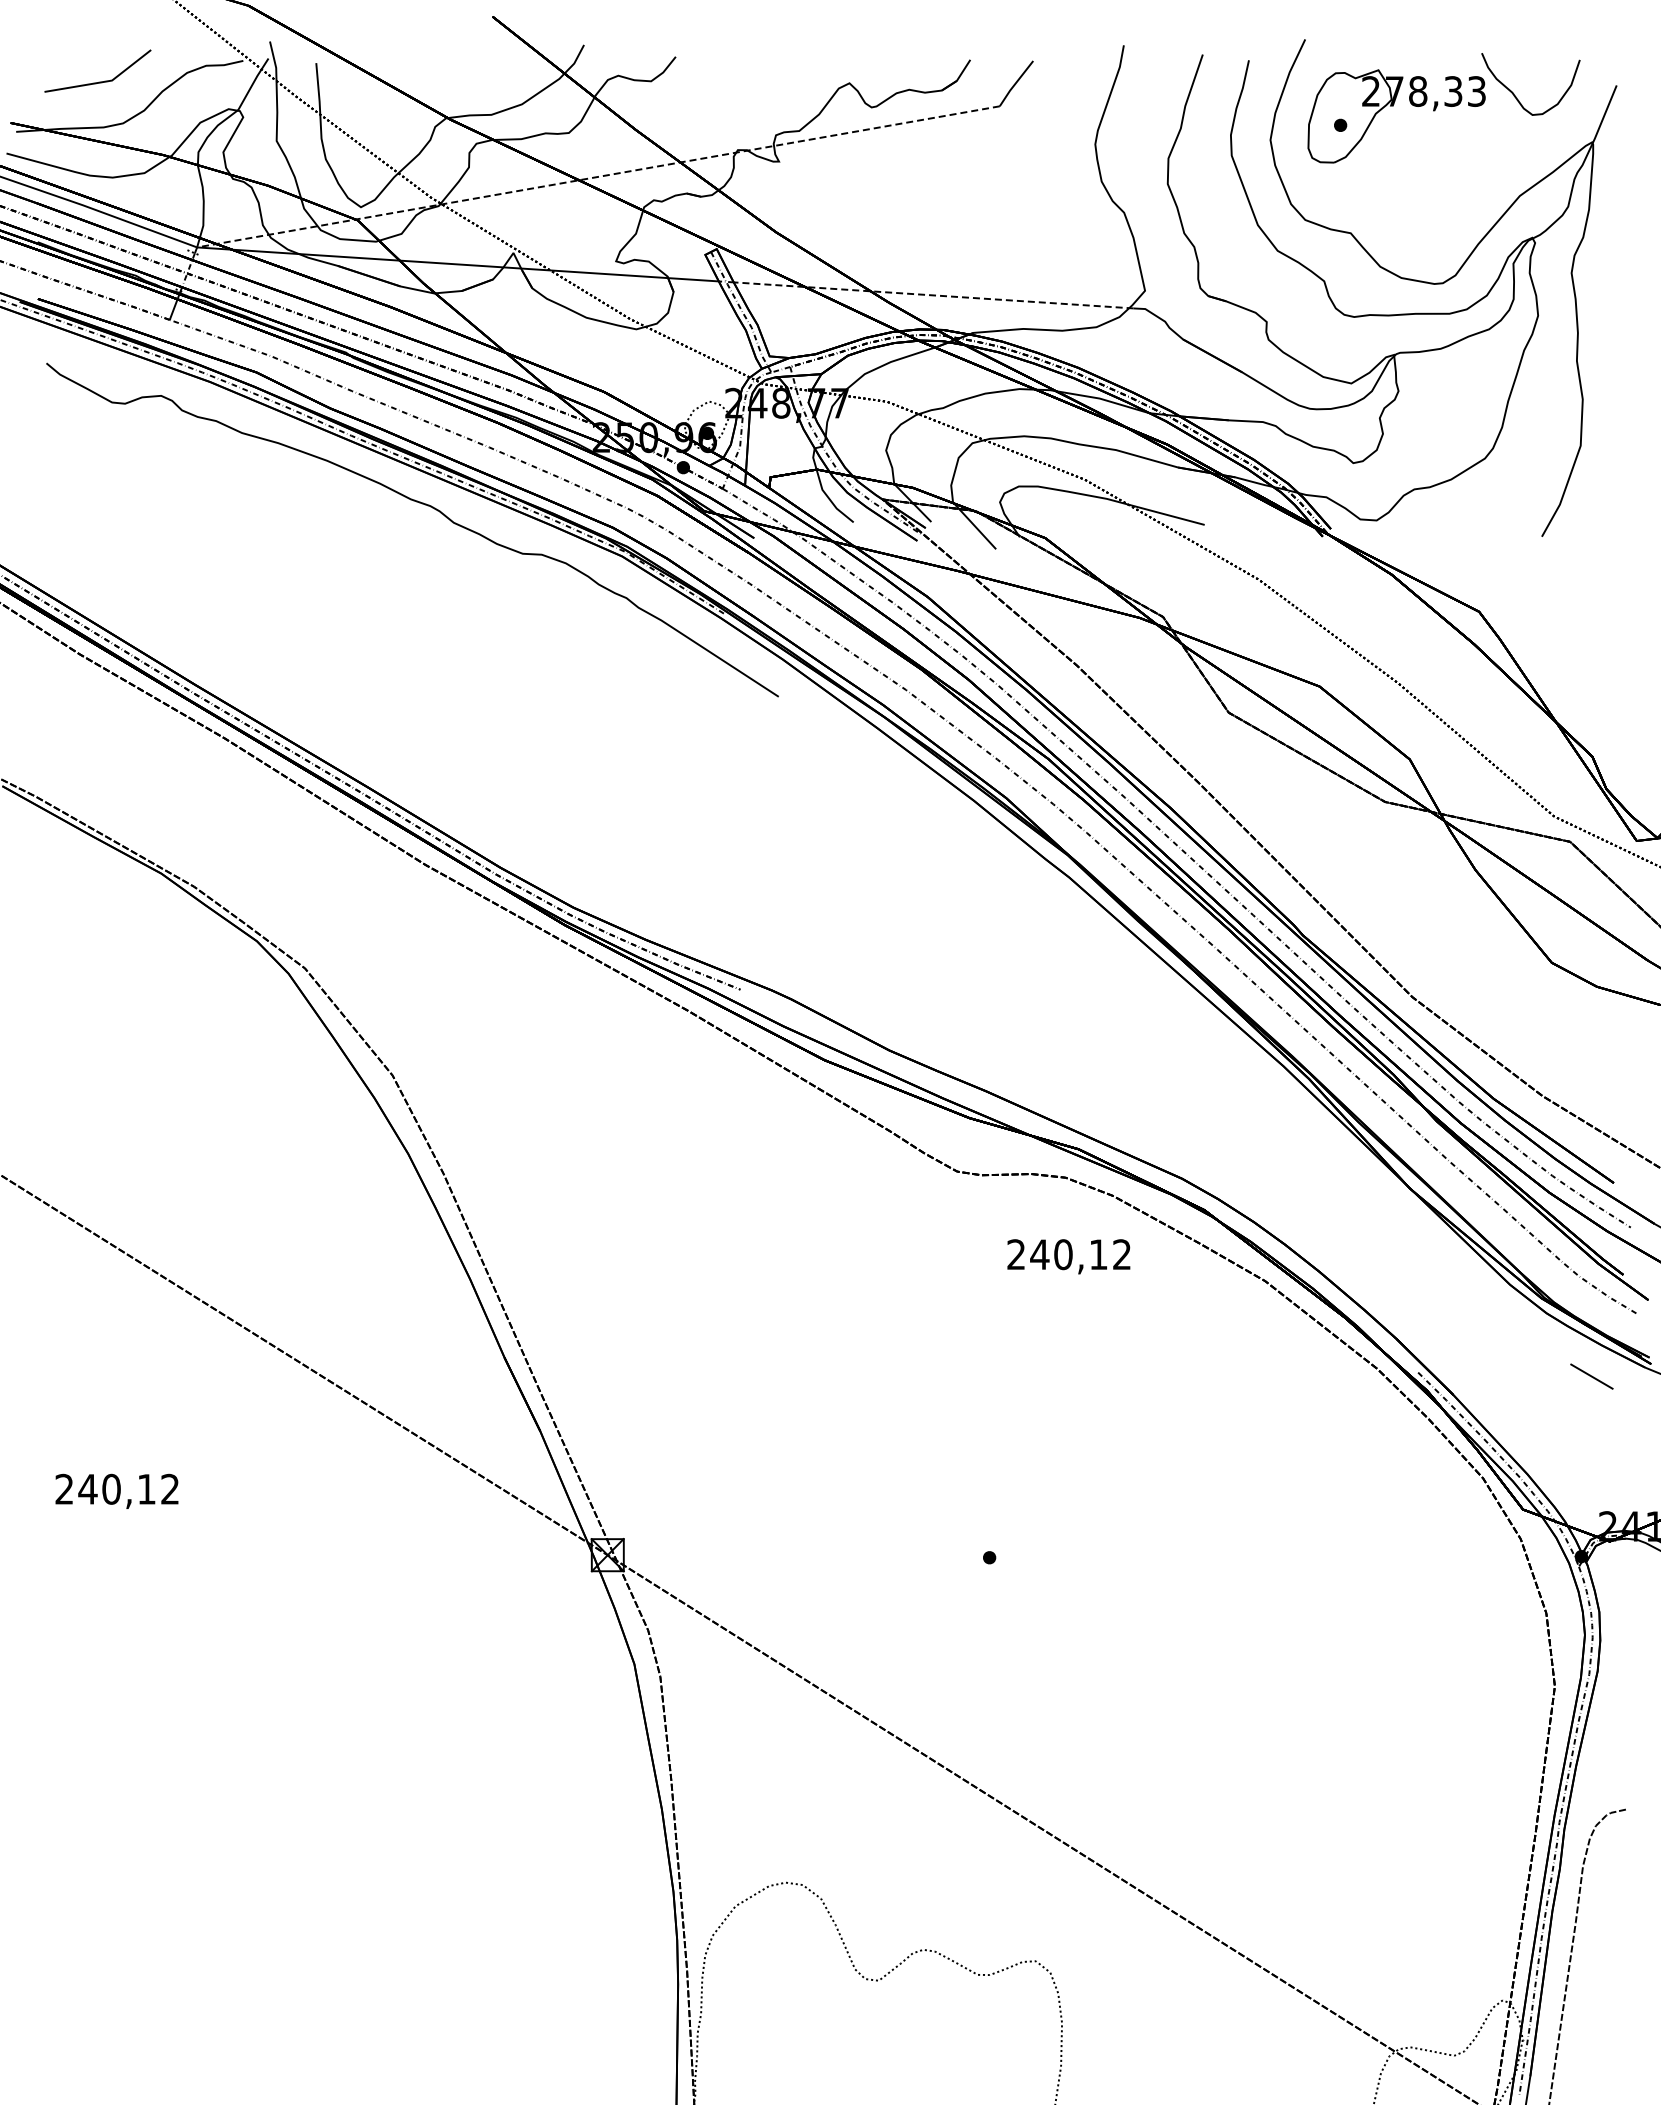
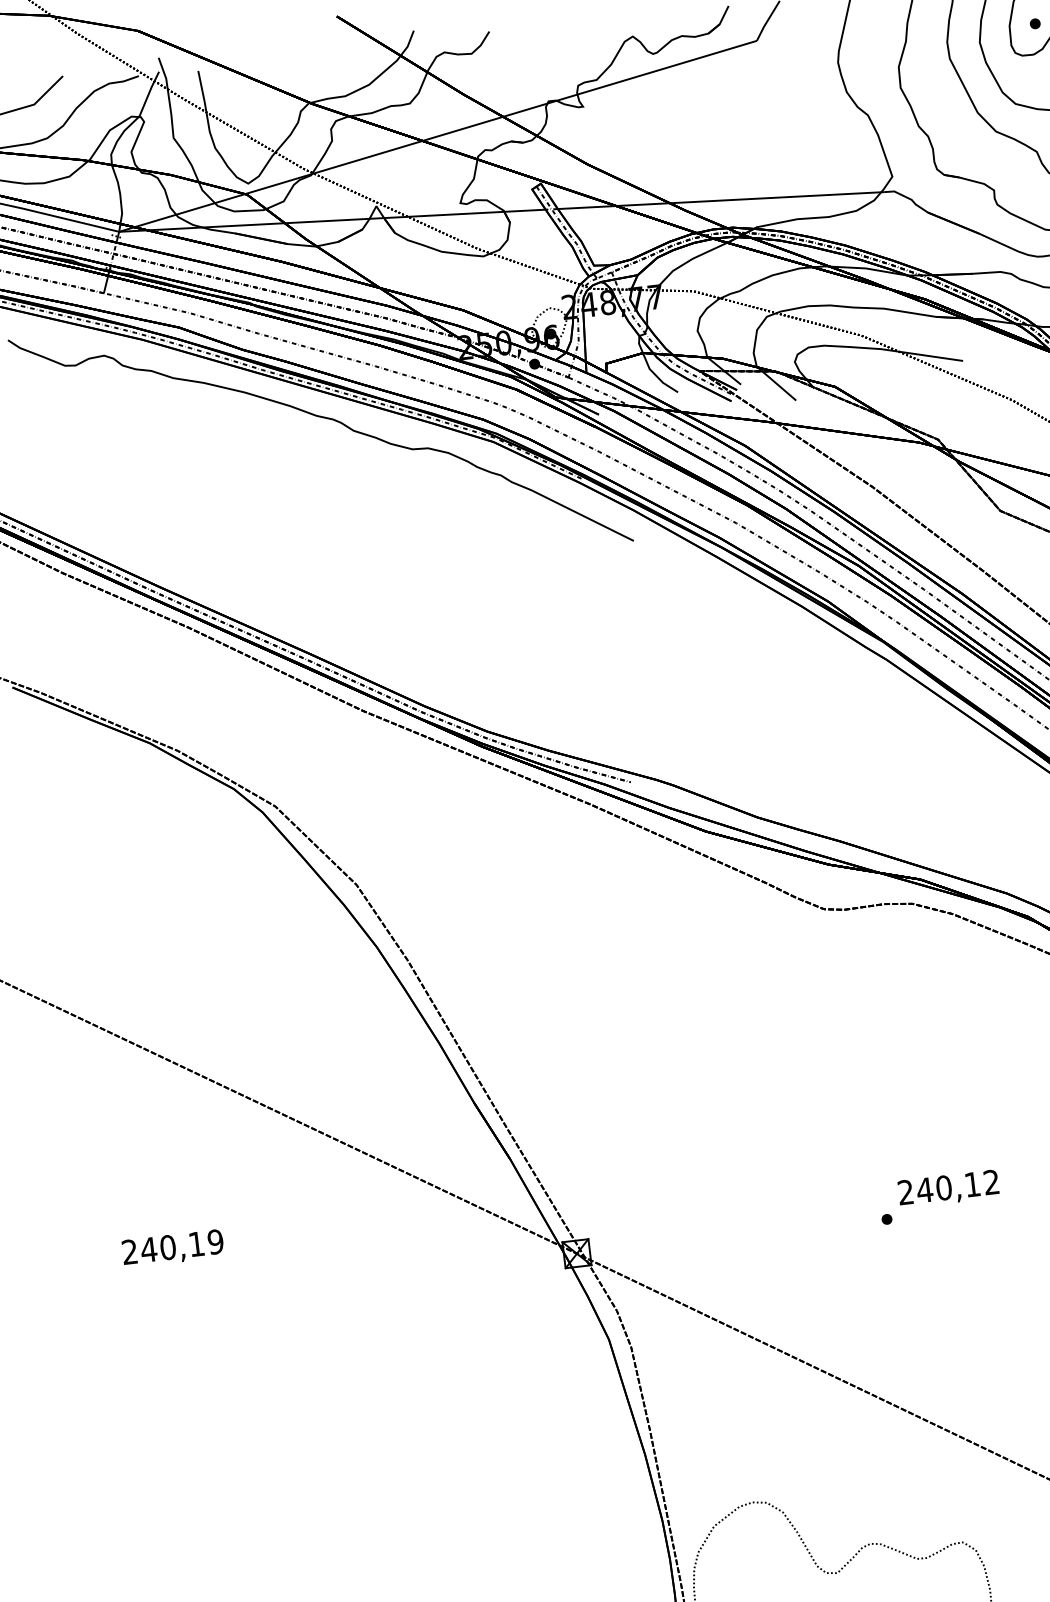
line: (597, 176) -> (437, 136), dashed -> solid
line: (933, 295) -> (721, 200), dashed -> solid
text: (1068, 1256) -> (948, 1188), moved
text: (170, 1489) -> (215, 1242), 240,12 -> 240,19

